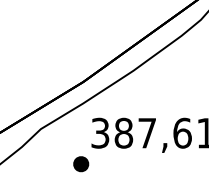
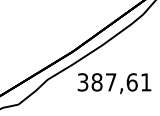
part: (81, 163) -> (71, 100), removed

